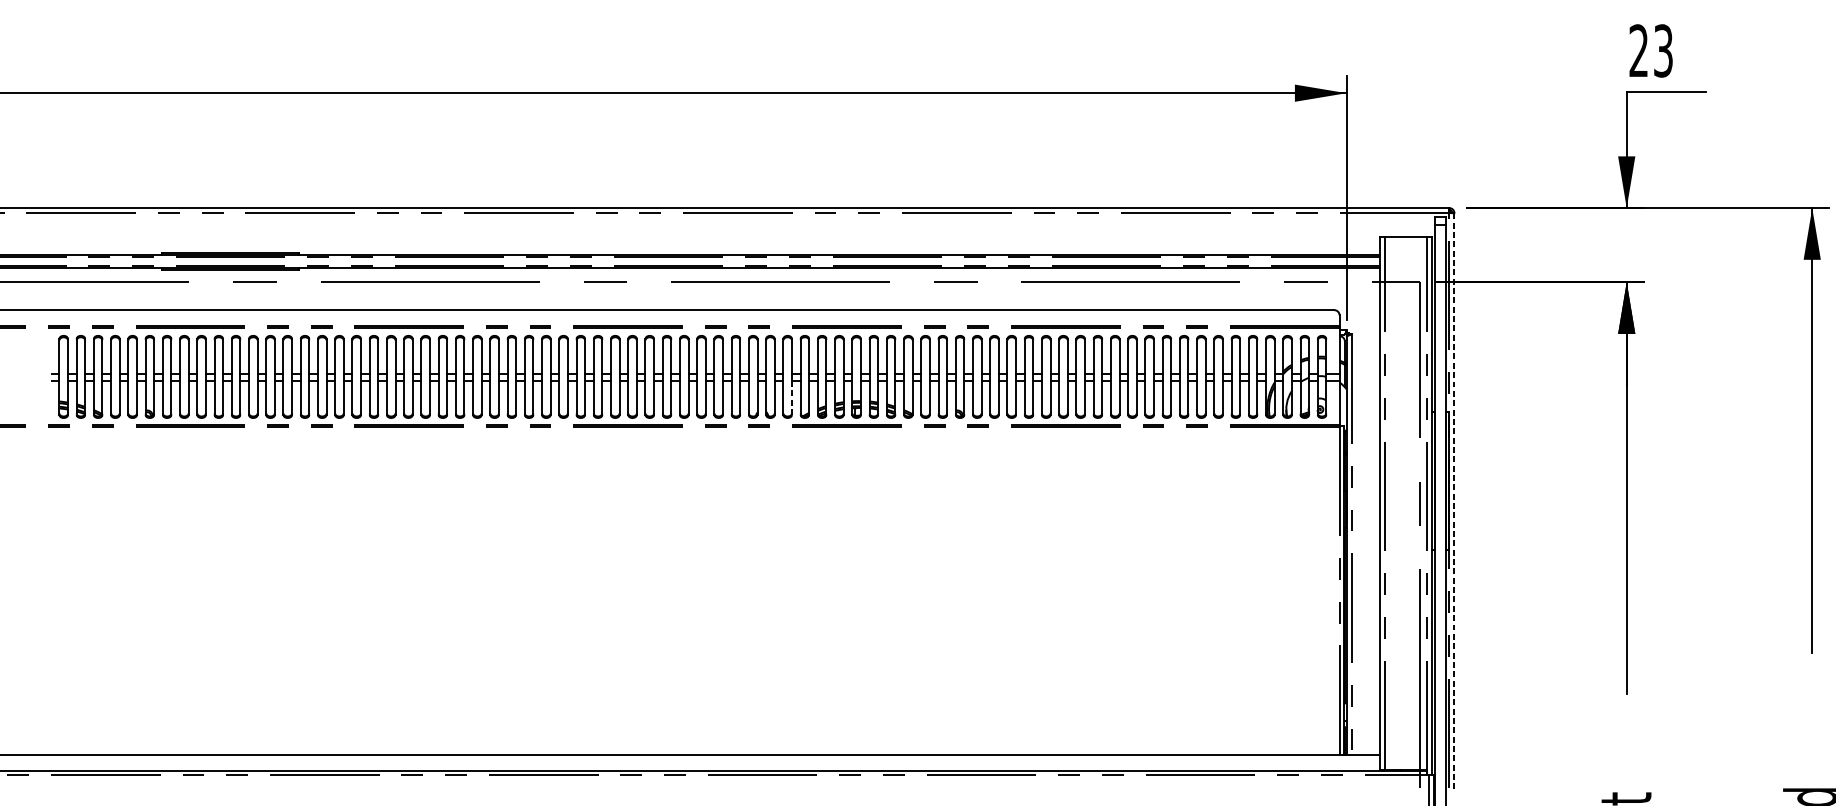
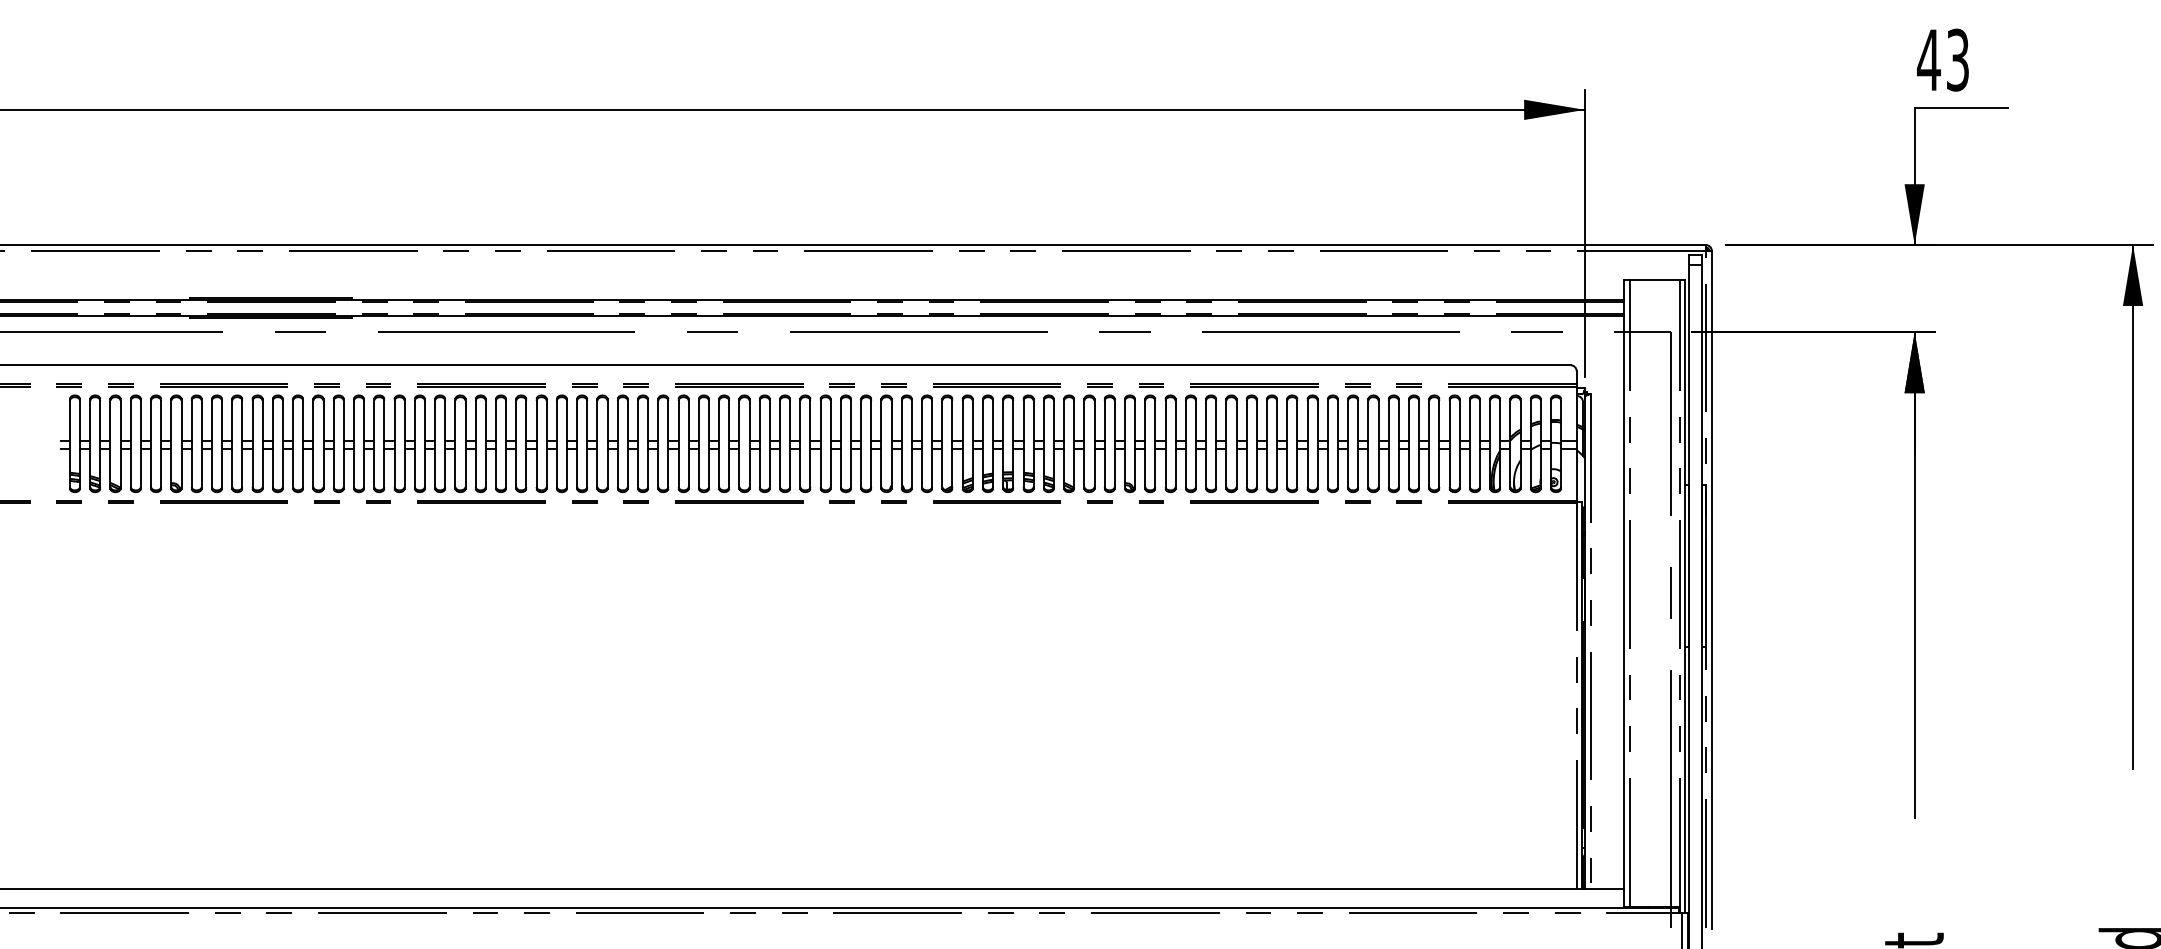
text: (1638, 50) -> (1928, 59), 23 -> 43
line: (792, 397) -> (932, 468), dashed -> solid
line: (1454, 500) -> (1711, 589), dashed -> solid

